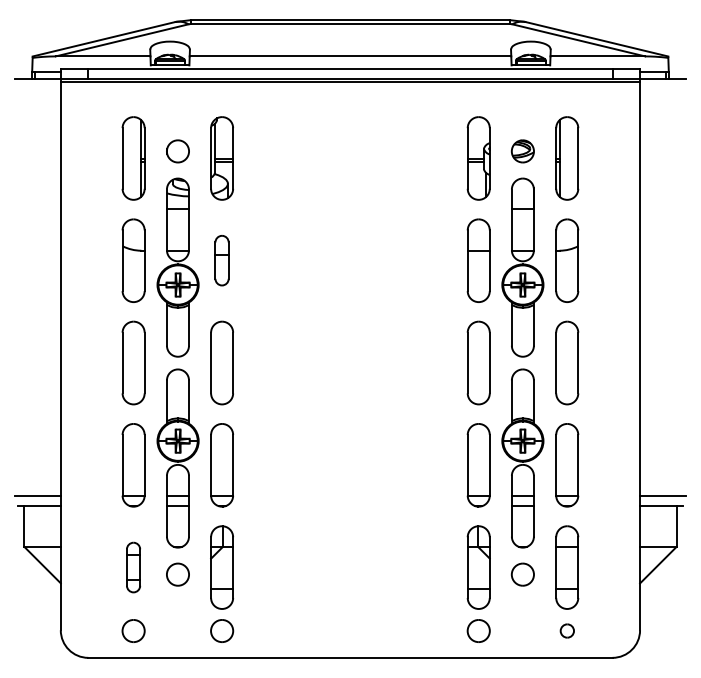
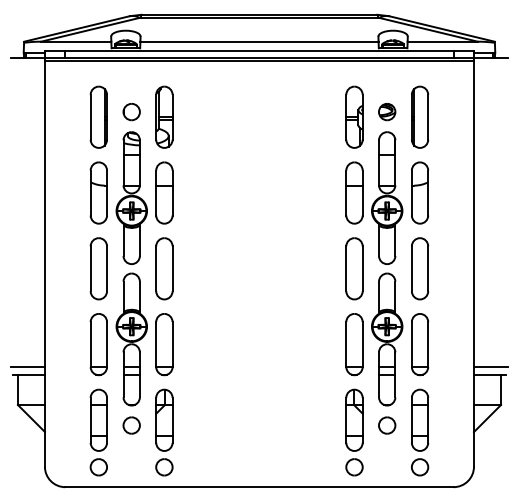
part: (221, 260) -> (163, 192), size x1.67
part: (133, 567) -> (98, 420), size x1.67
part: (567, 630) -> (420, 466), size x1.67

